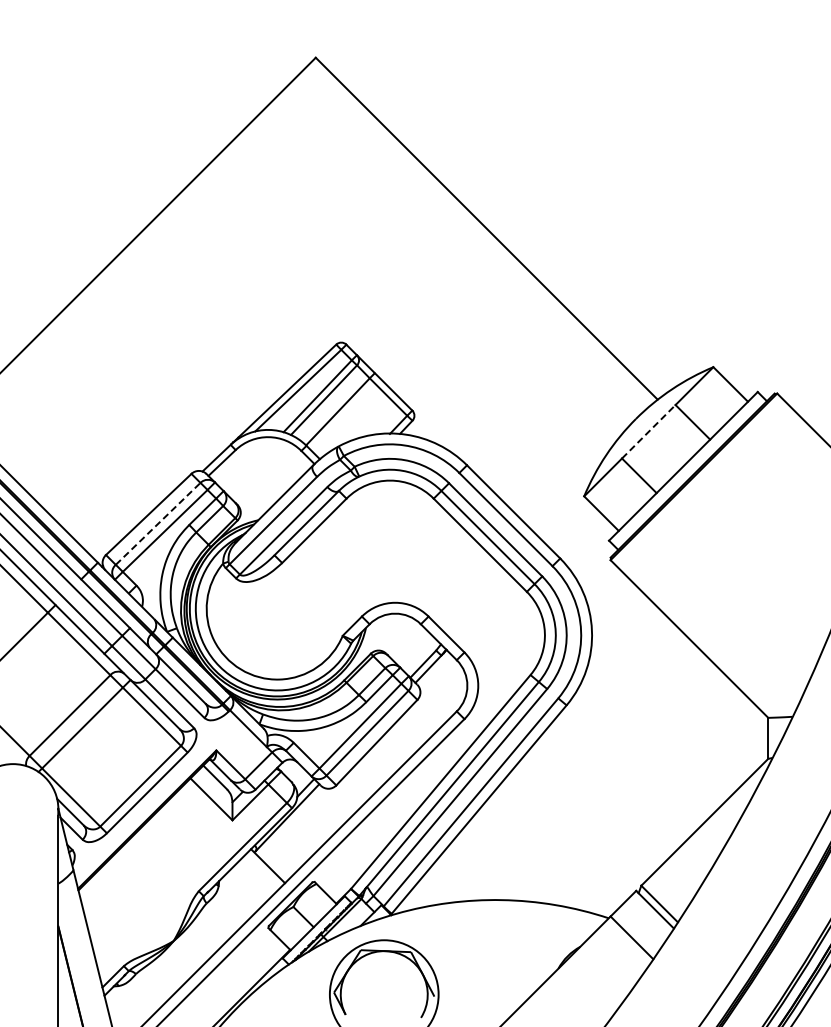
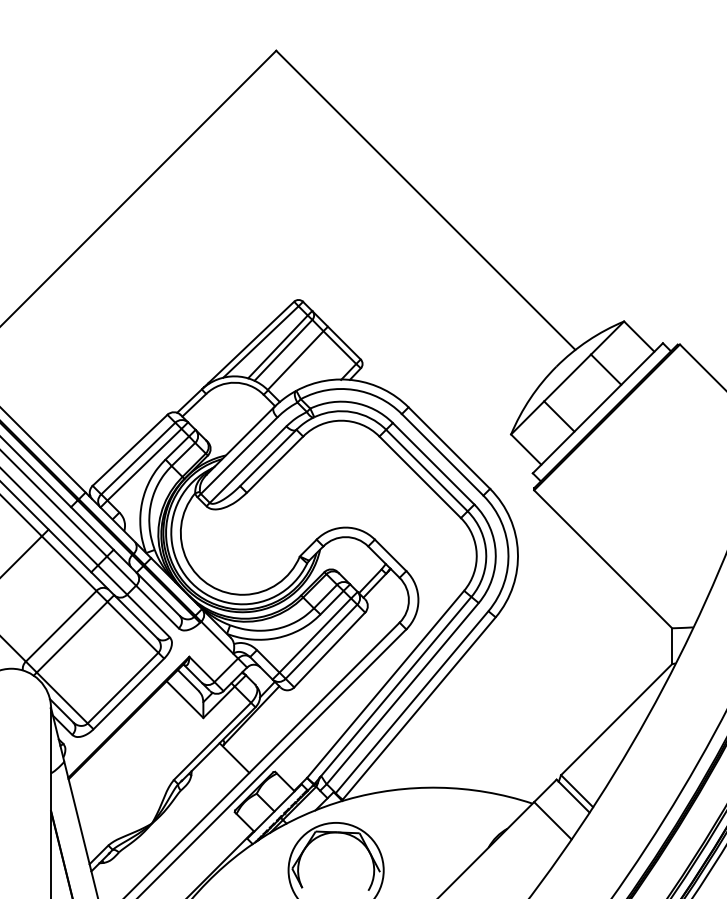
line: (648, 431) -> (567, 377), dashed -> solid
line: (158, 523) -> (138, 458), dashed -> solid

